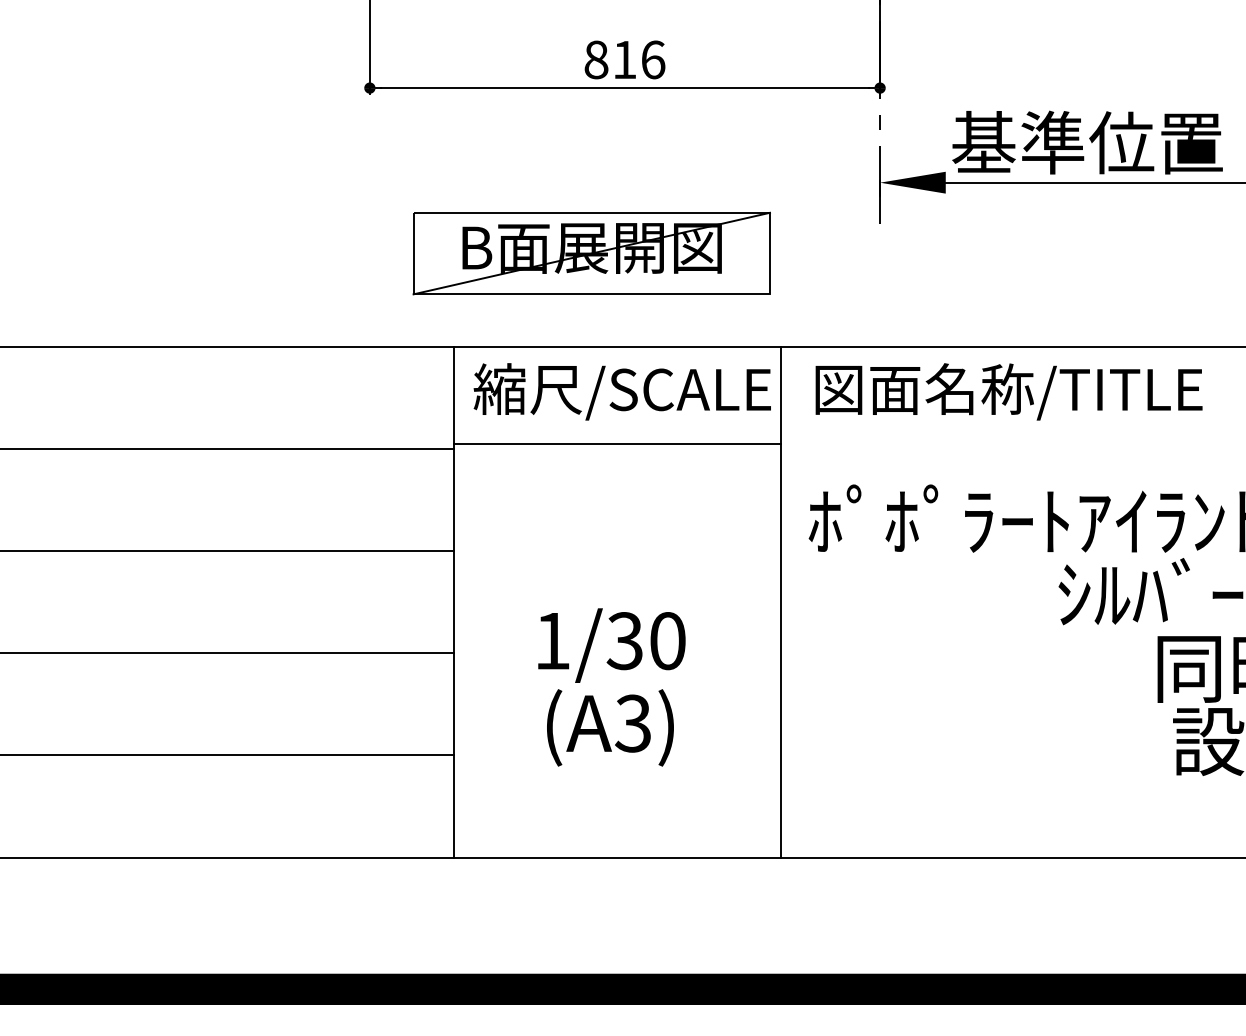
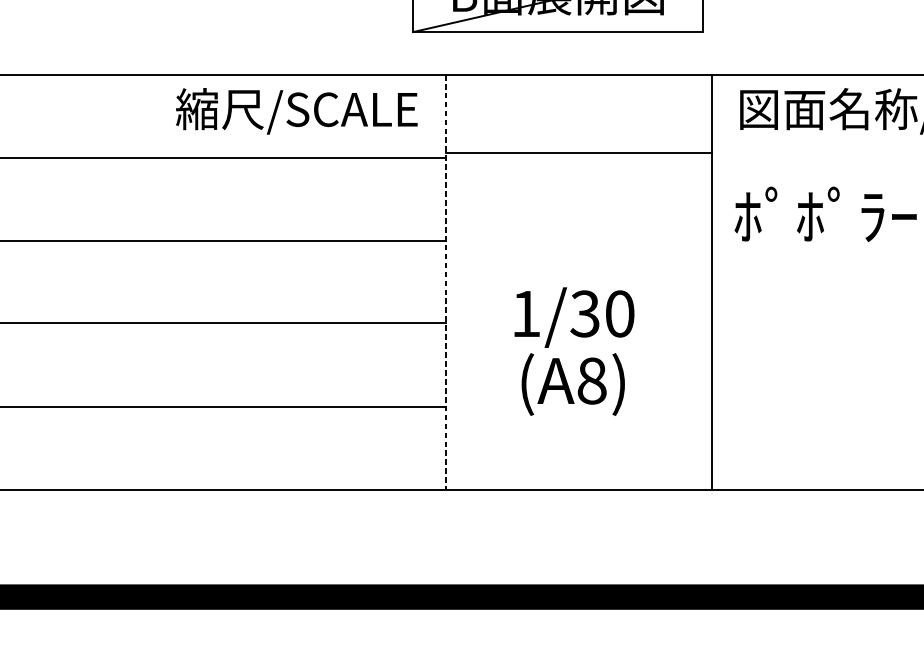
text: (621, 391) -> (296, 111), moved
line: (453, 602) -> (445, 282), solid -> dashed
text: (633, 723) -> (592, 380), (A3) -> (A8)

